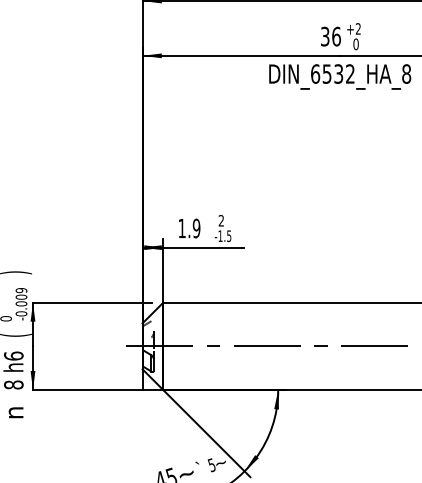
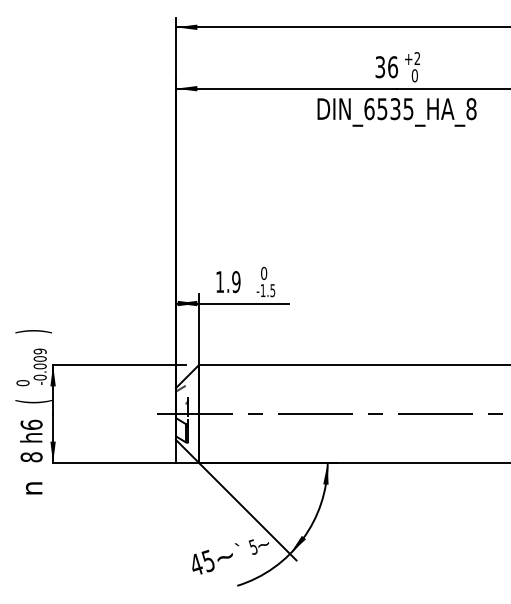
text: (350, 74) -> (408, 109), DIN_6532_HA_8 -> DIN_6535_HA_8
text: (221, 220) -> (264, 273), 2 -> 0

